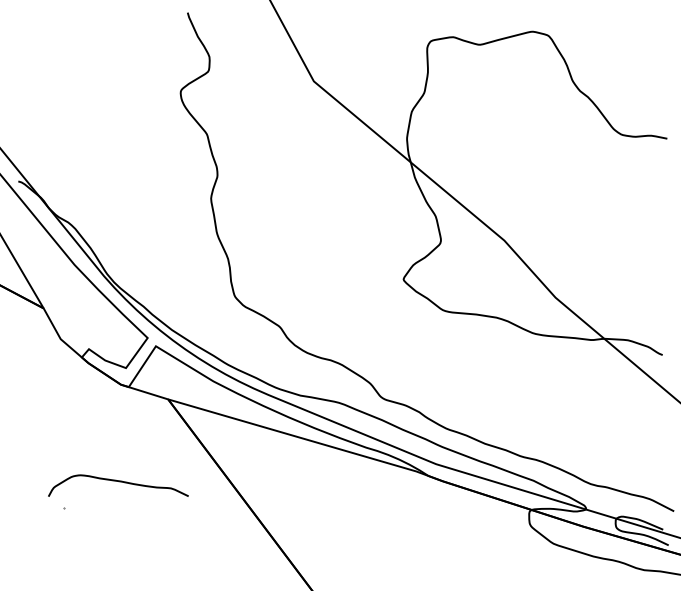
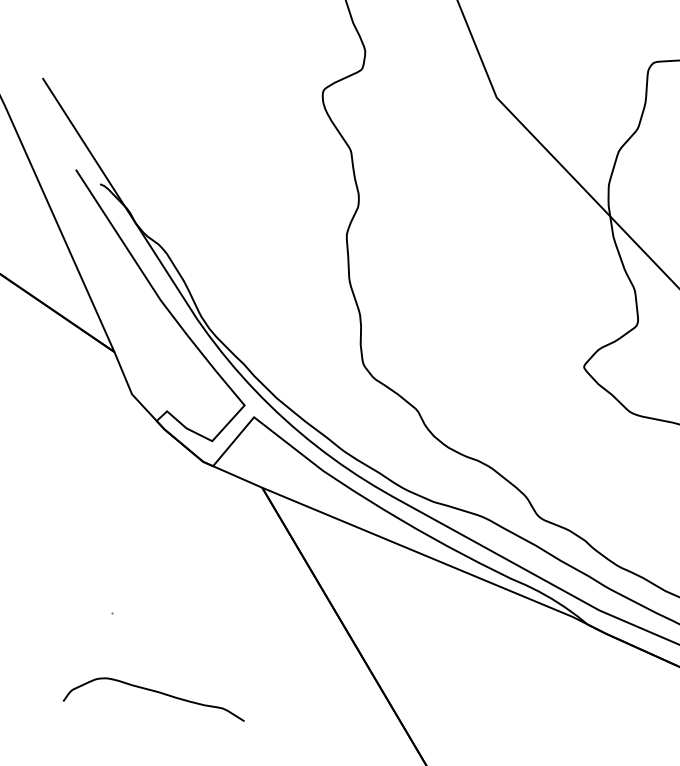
curve: (119, 482) -> (157, 693), moved

